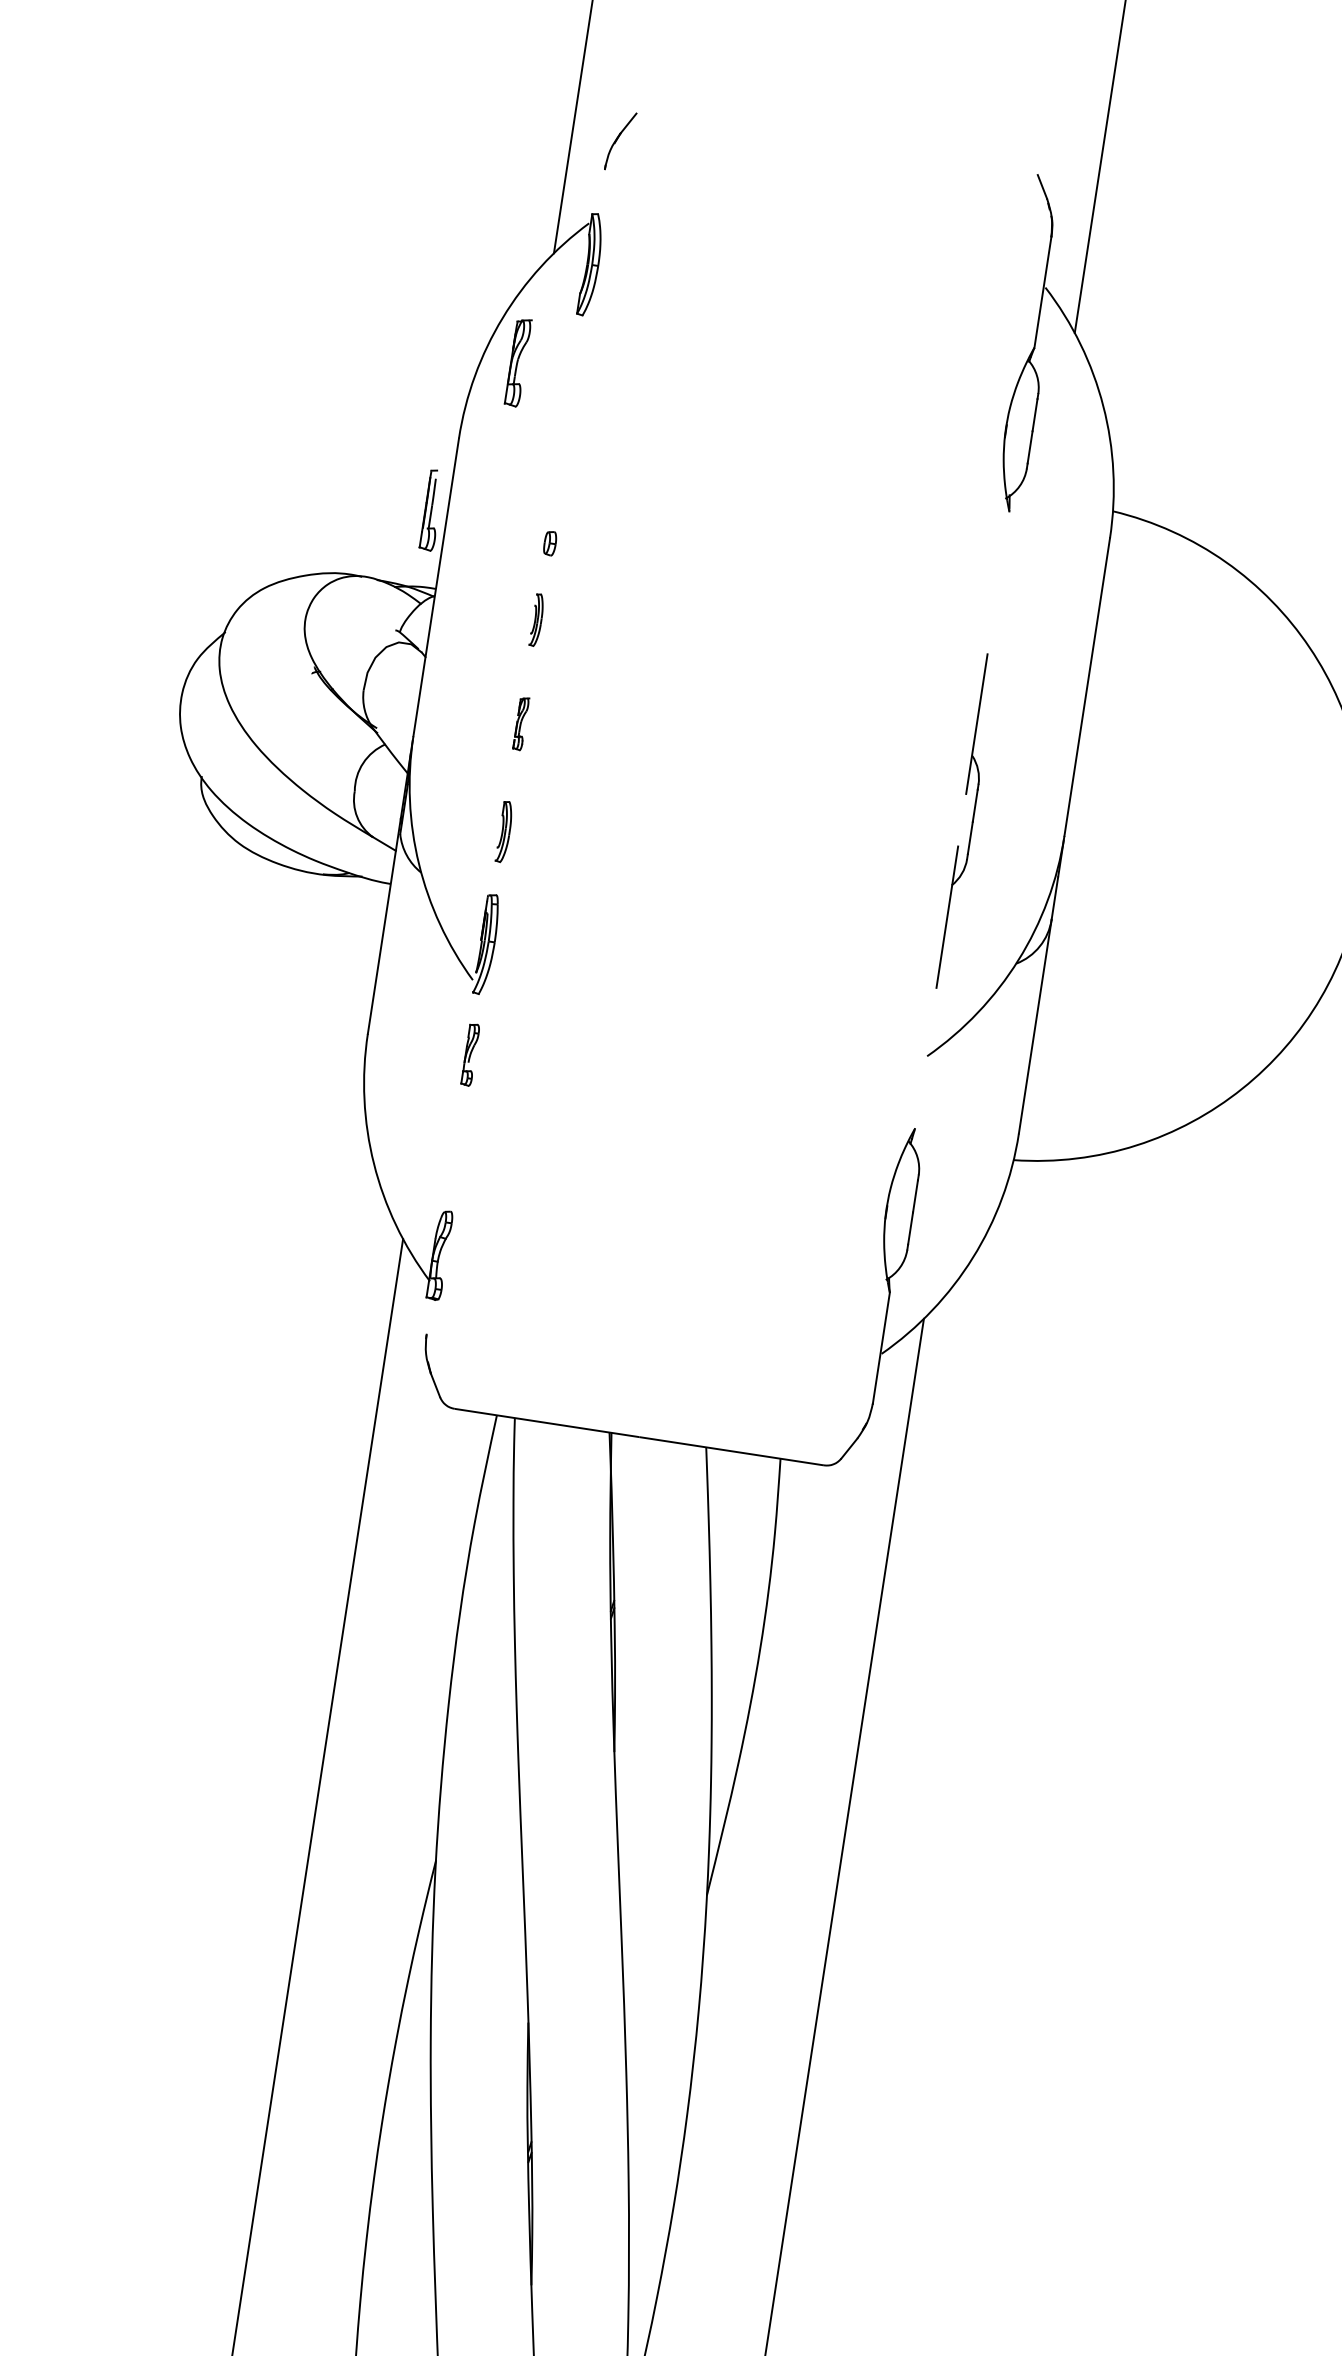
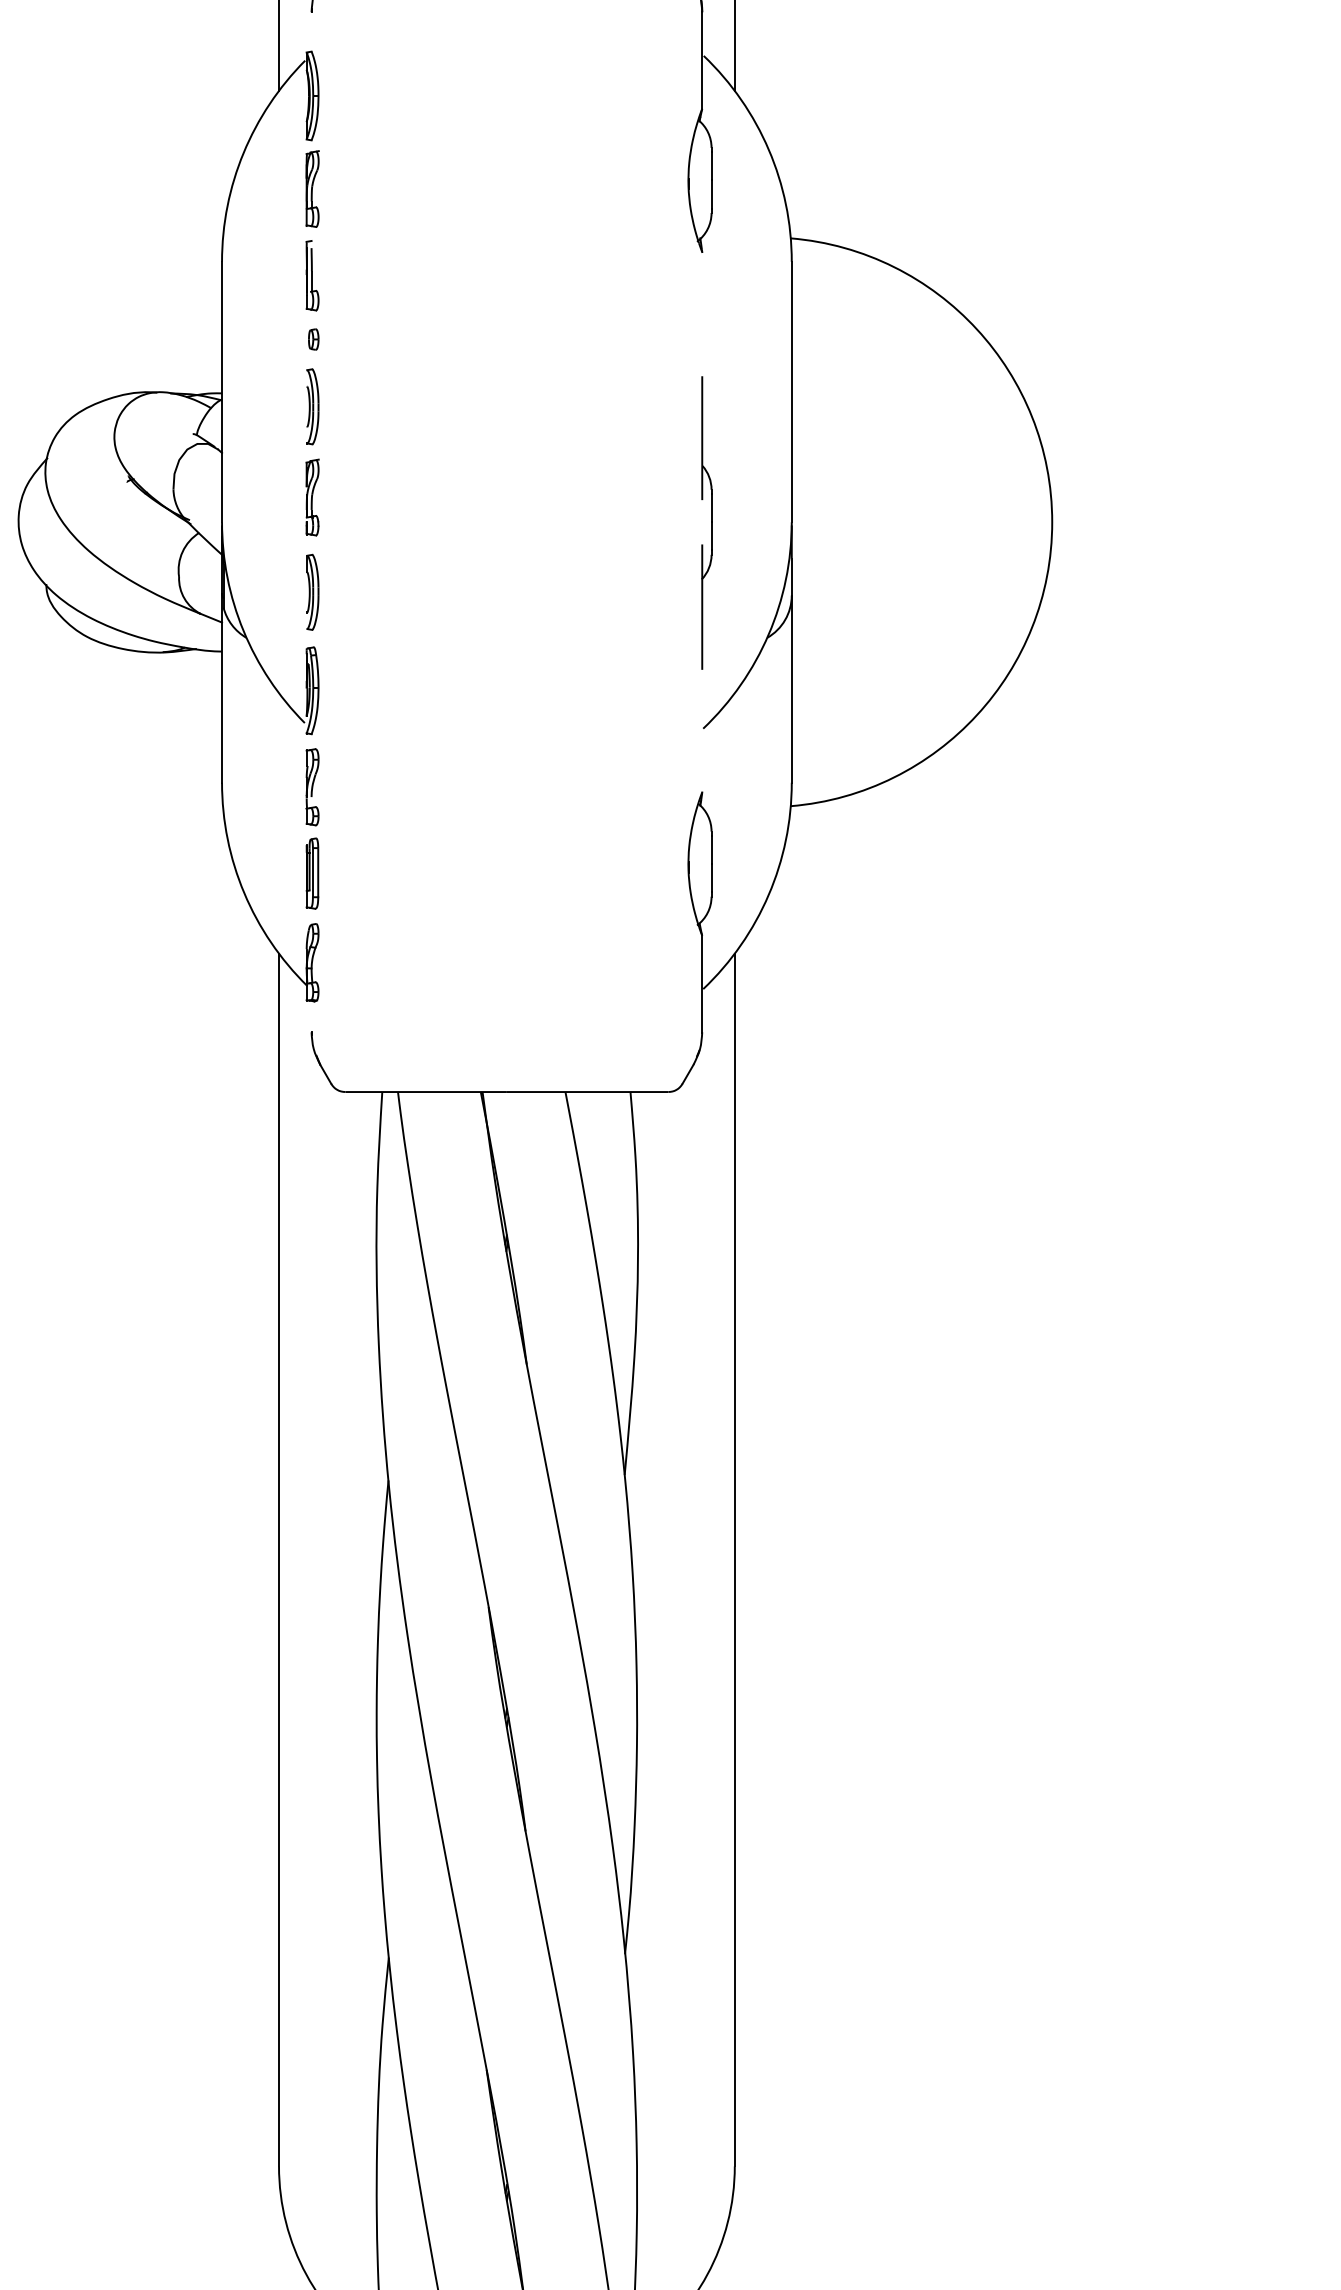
part: (518, 361) -> (312, 188), moved
part: (432, 510) -> (312, 275), moved
part: (537, 619) -> (312, 406), size x1.67
part: (521, 723) -> (312, 497), size x1.67
part: (504, 831) -> (312, 591), size x1.43
part: (470, 1055) -> (312, 787), size x1.43
part: (455, 1153) -> (312, 873), added

